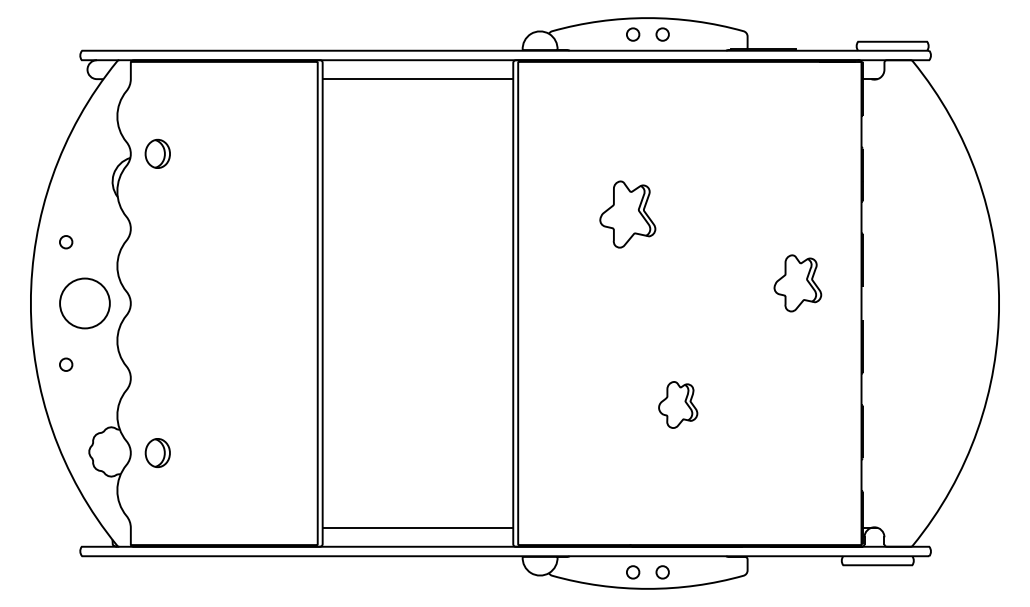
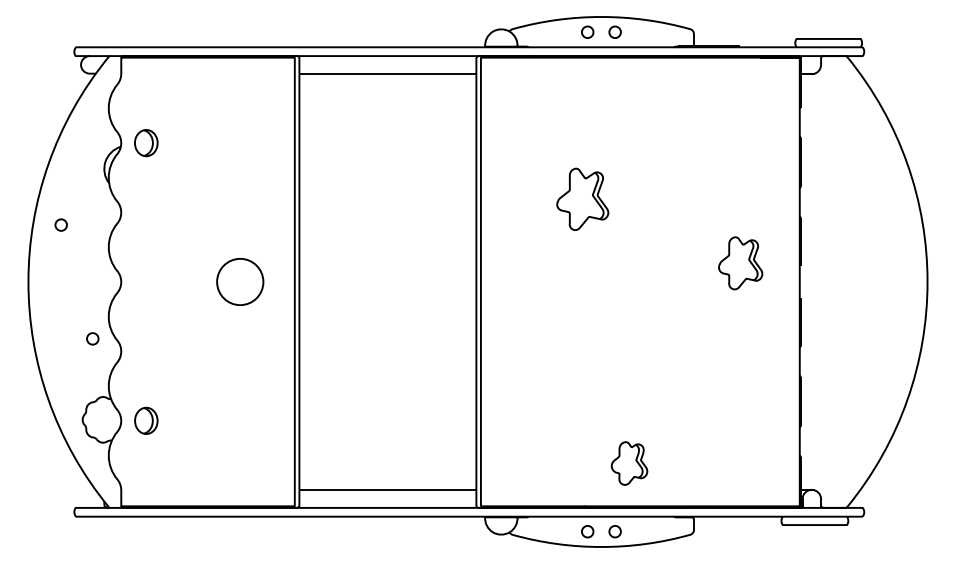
circle: (84, 303) -> (239, 282), moved
circle: (66, 364) -> (93, 338), moved
part: (678, 404) -> (629, 463), moved

